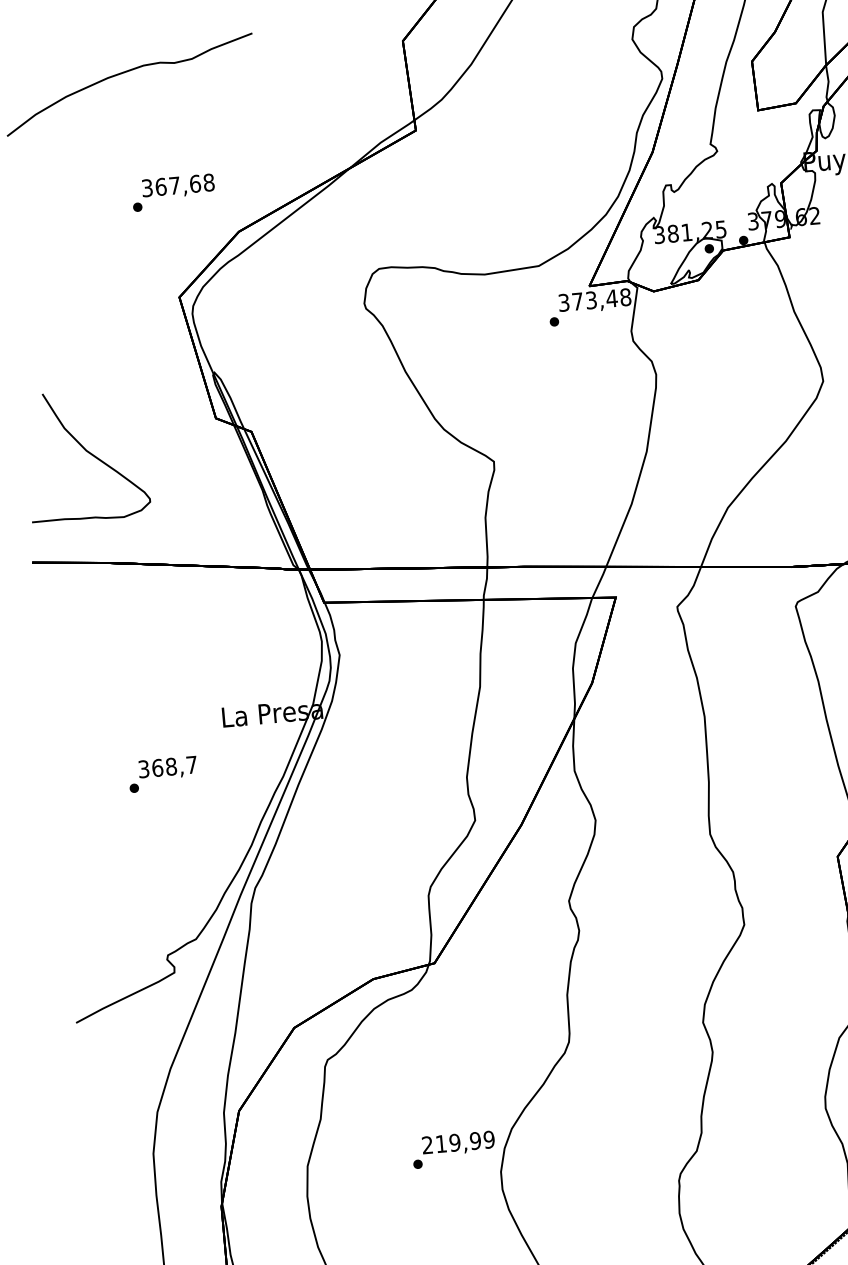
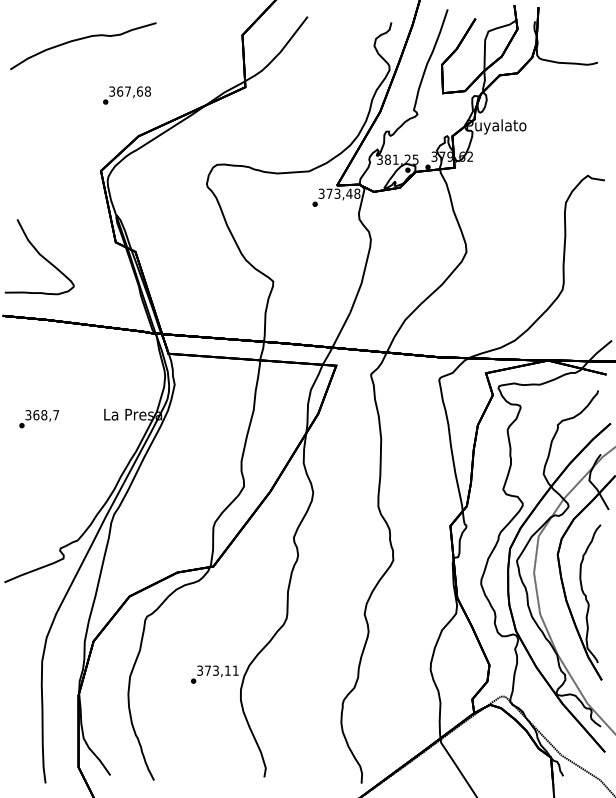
text: (172, 192) -> (126, 95), moved
text: (161, 775) -> (38, 419), moved
text: (457, 1142) -> (217, 670), 219,99 -> 373,11

